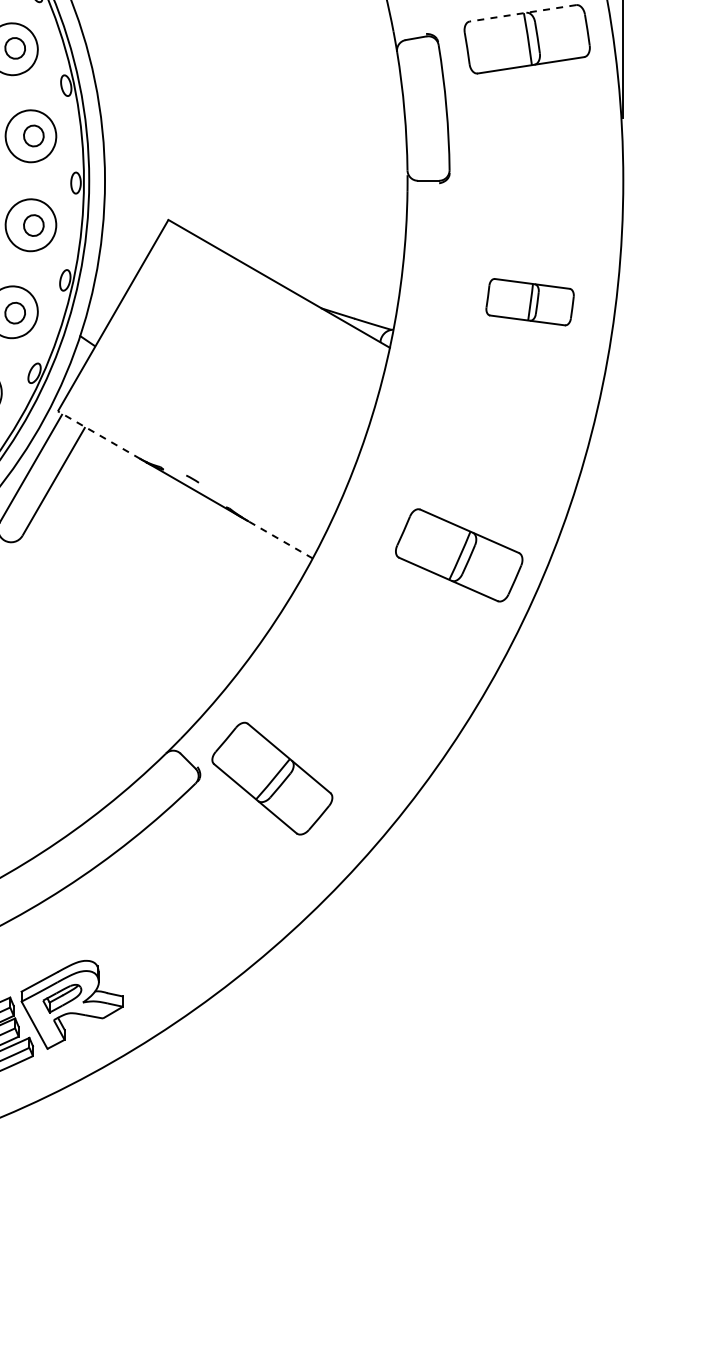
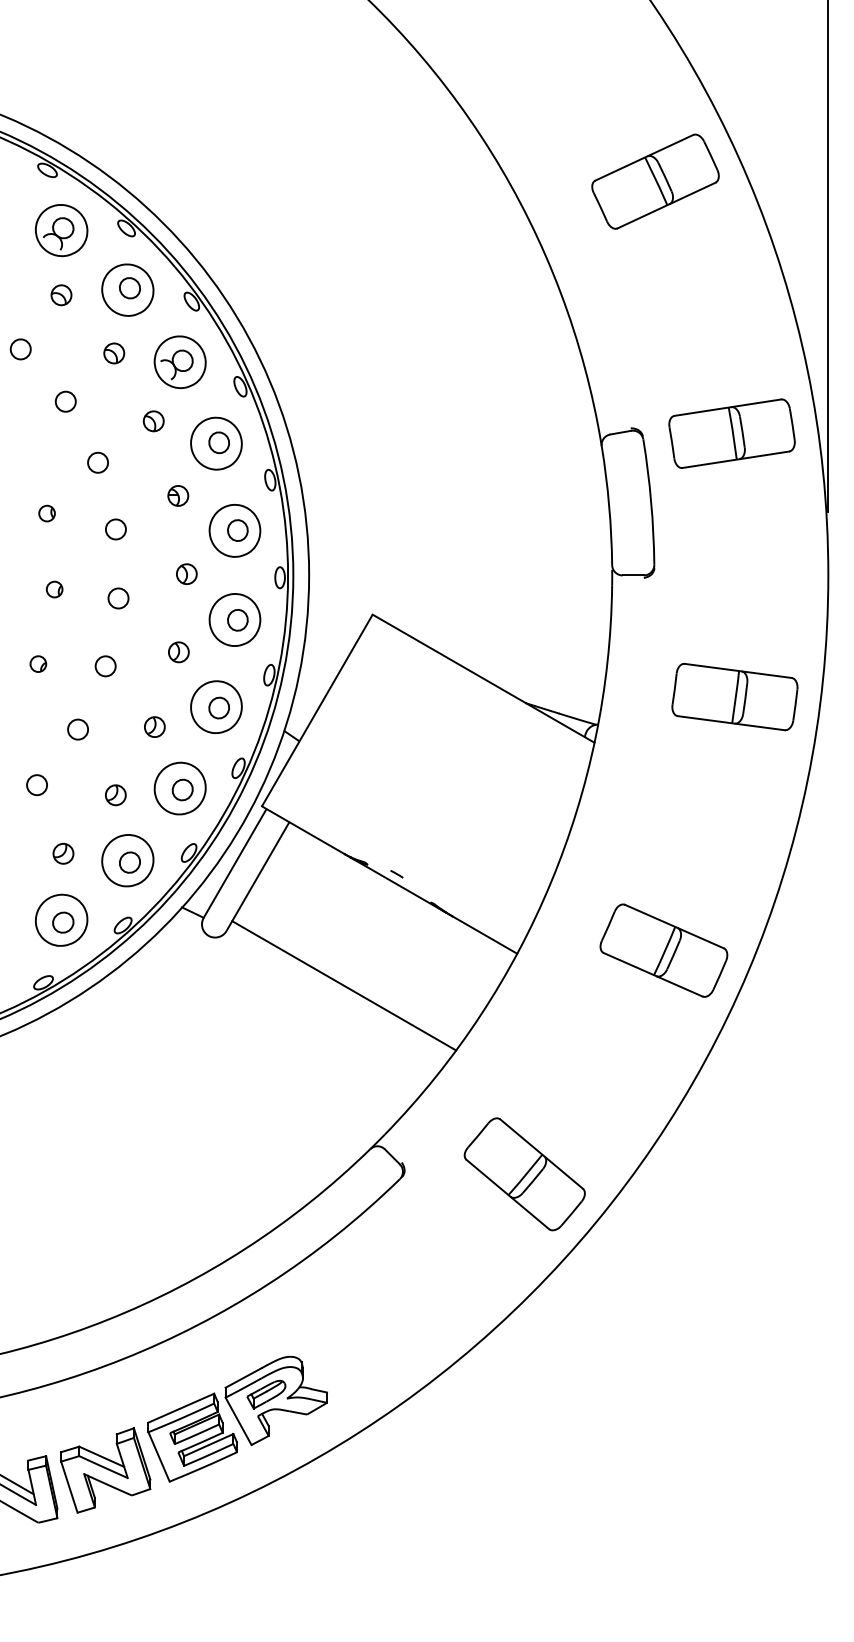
line: (522, 13) -> (727, 407), dashed -> solid
part: (529, 301) -> (734, 696), size x1.43
line: (99, 435) -> (303, 830), dashed -> solid
line: (280, 539) -> (484, 934), dashed -> solid
line: (140, 590) -> (344, 985), added
part: (272, 778) -> (524, 1174), moved

